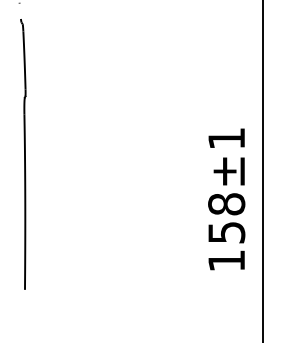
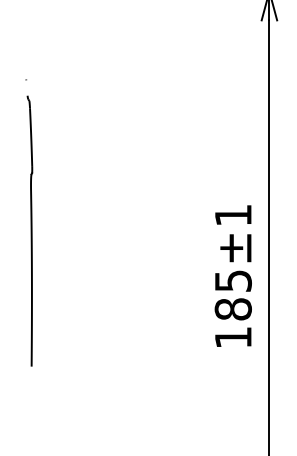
text: (225, 218) -> (232, 295), 158±1 -> 185±1

